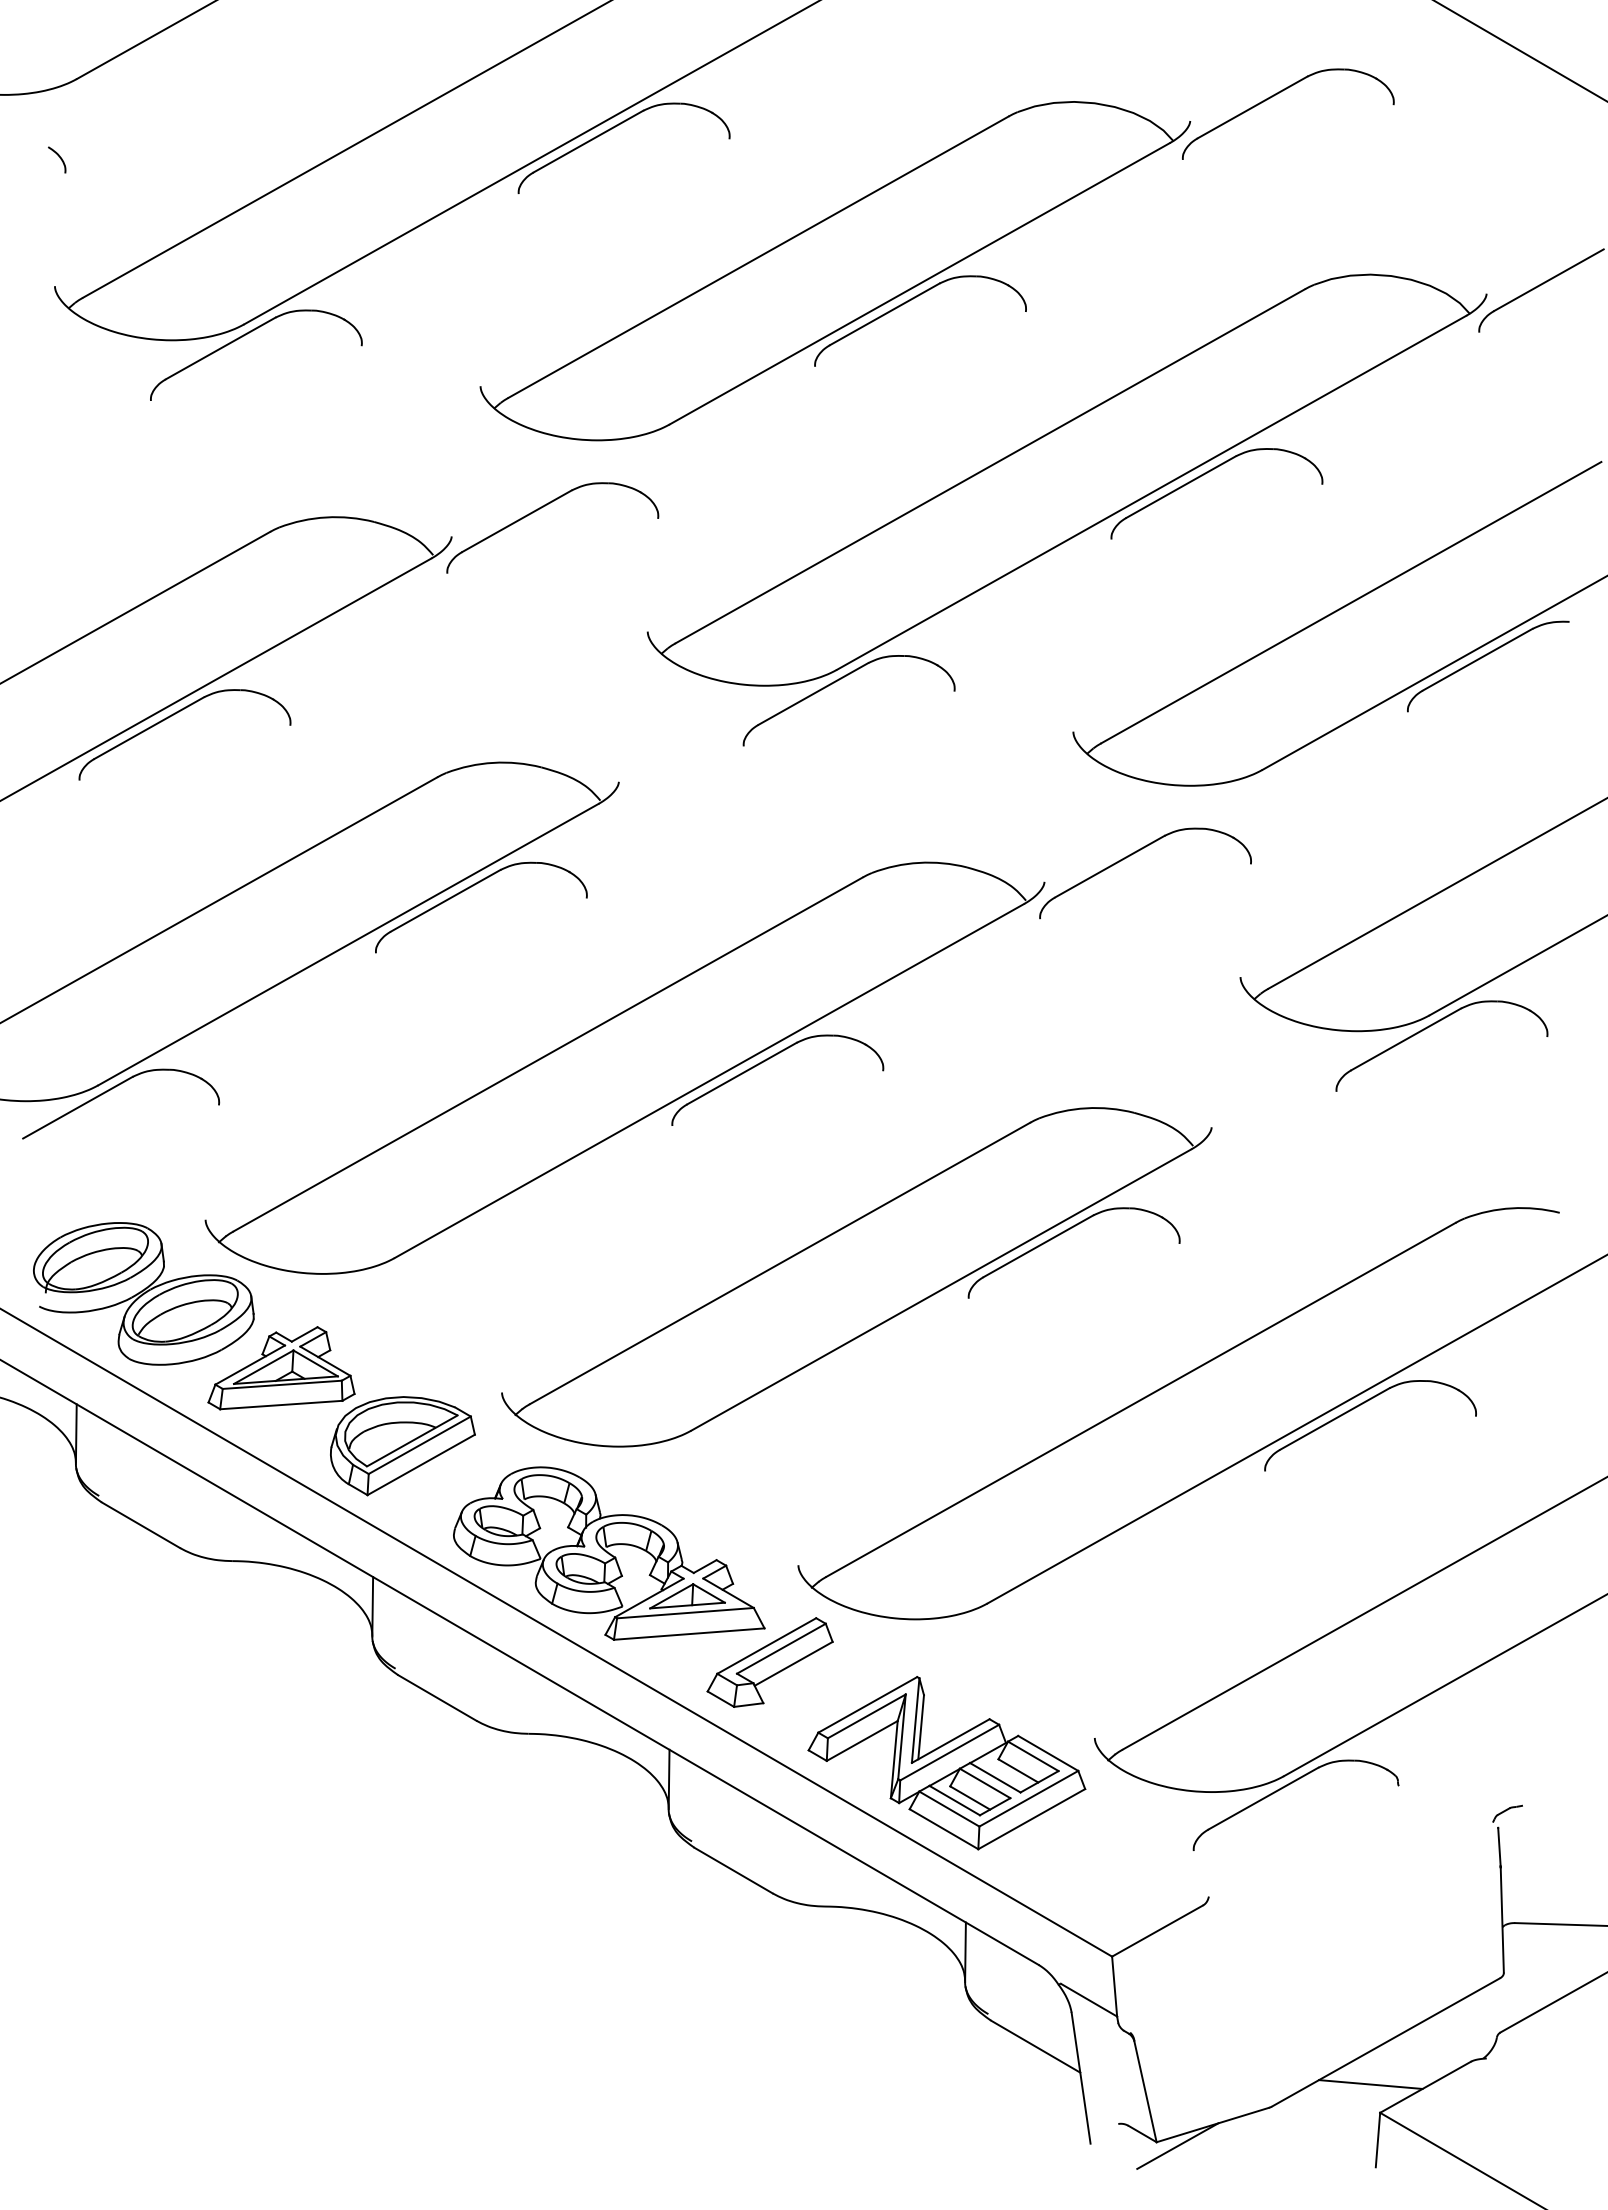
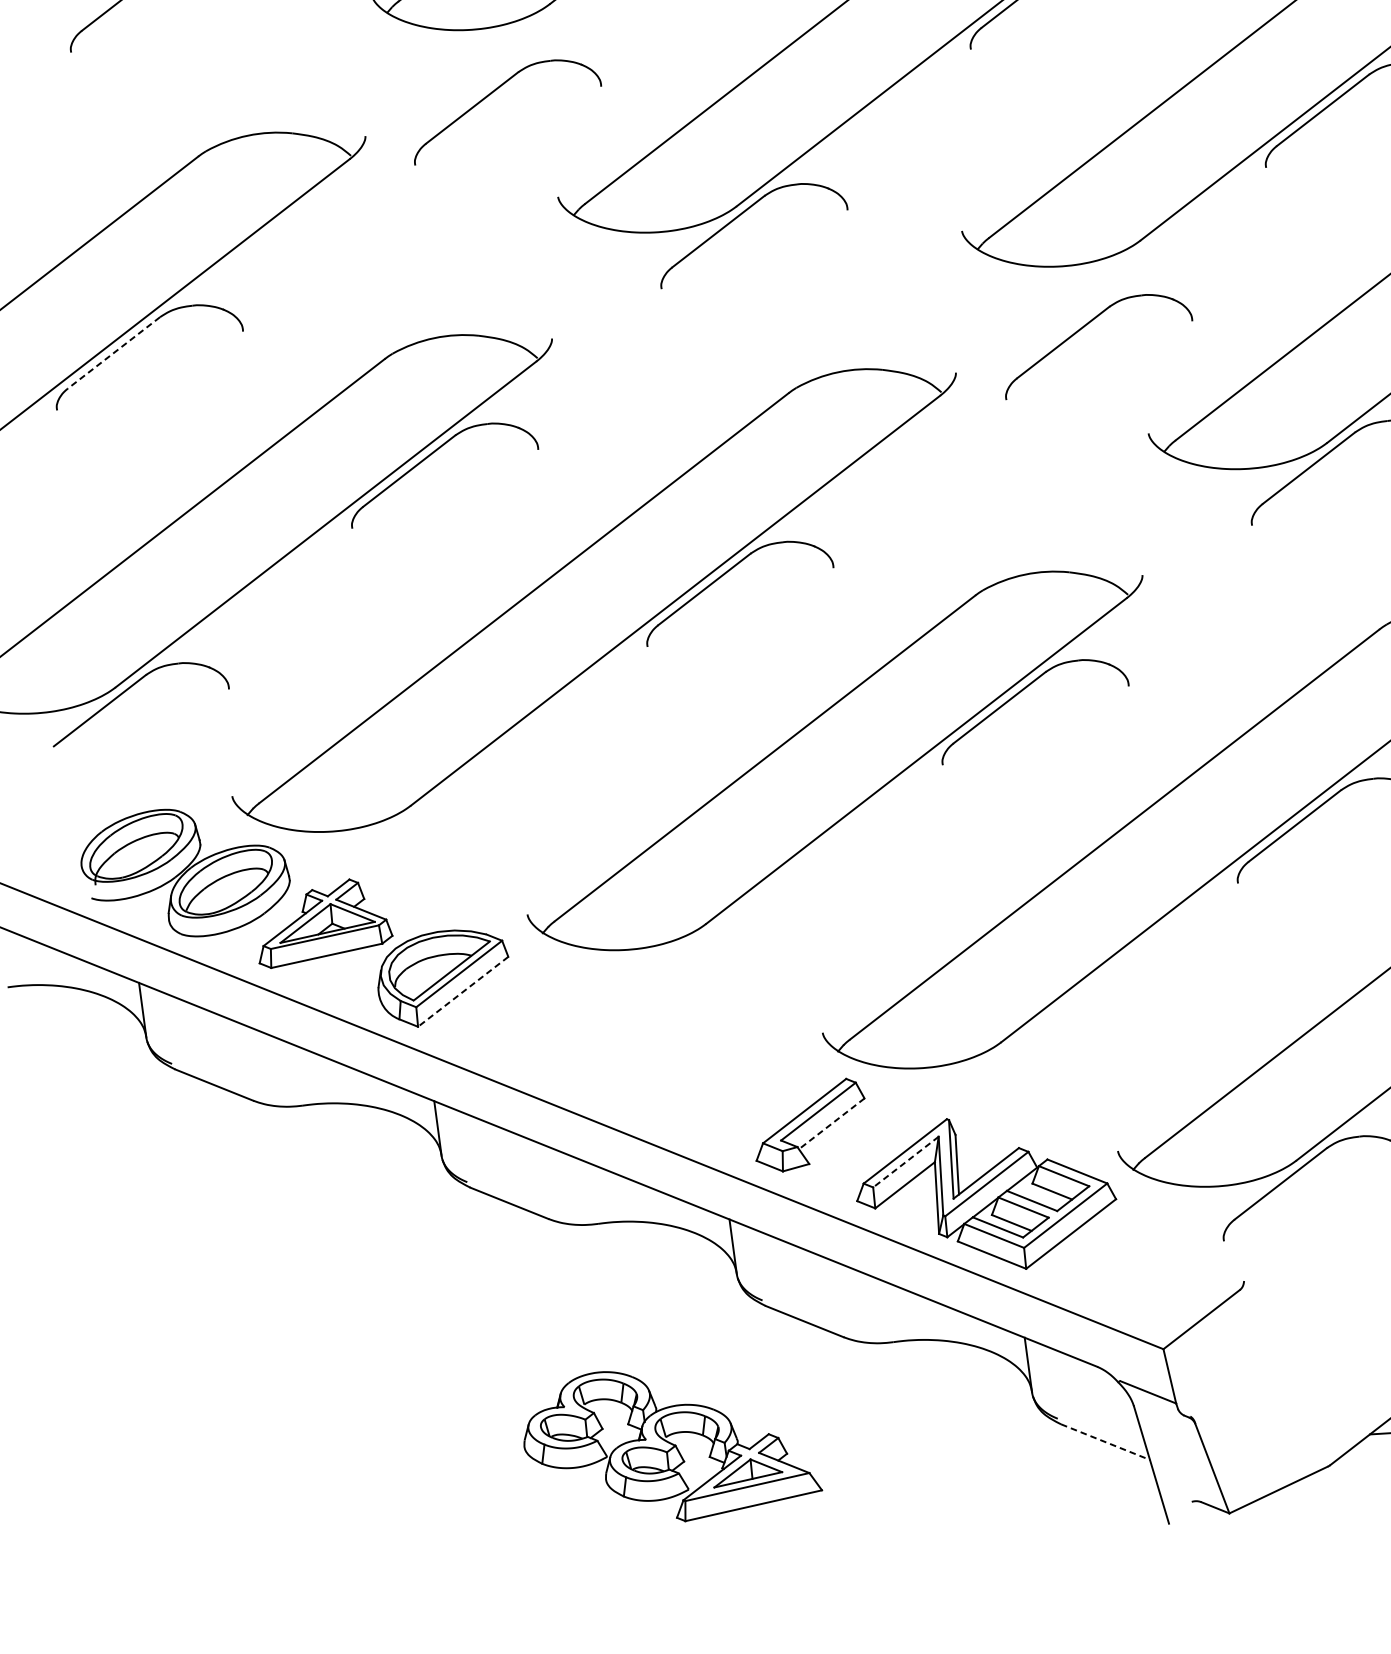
part: (540, 509) -> (492, 94), moved
line: (149, 728) -> (114, 353), solid -> dashed
part: (1135, 853) -> (1085, 327), moved
line: (421, 1464) -> (463, 991), solid -> dashed
part: (609, 1553) -> (669, 1442), moved
line: (793, 1663) -> (831, 1123), solid -> dashed
line: (866, 1716) -> (905, 1162), solid -> dashed
line: (1035, 2046) -> (1105, 1442), solid -> dashed
line: (1177, 2145) -> (1249, 1513), removed

